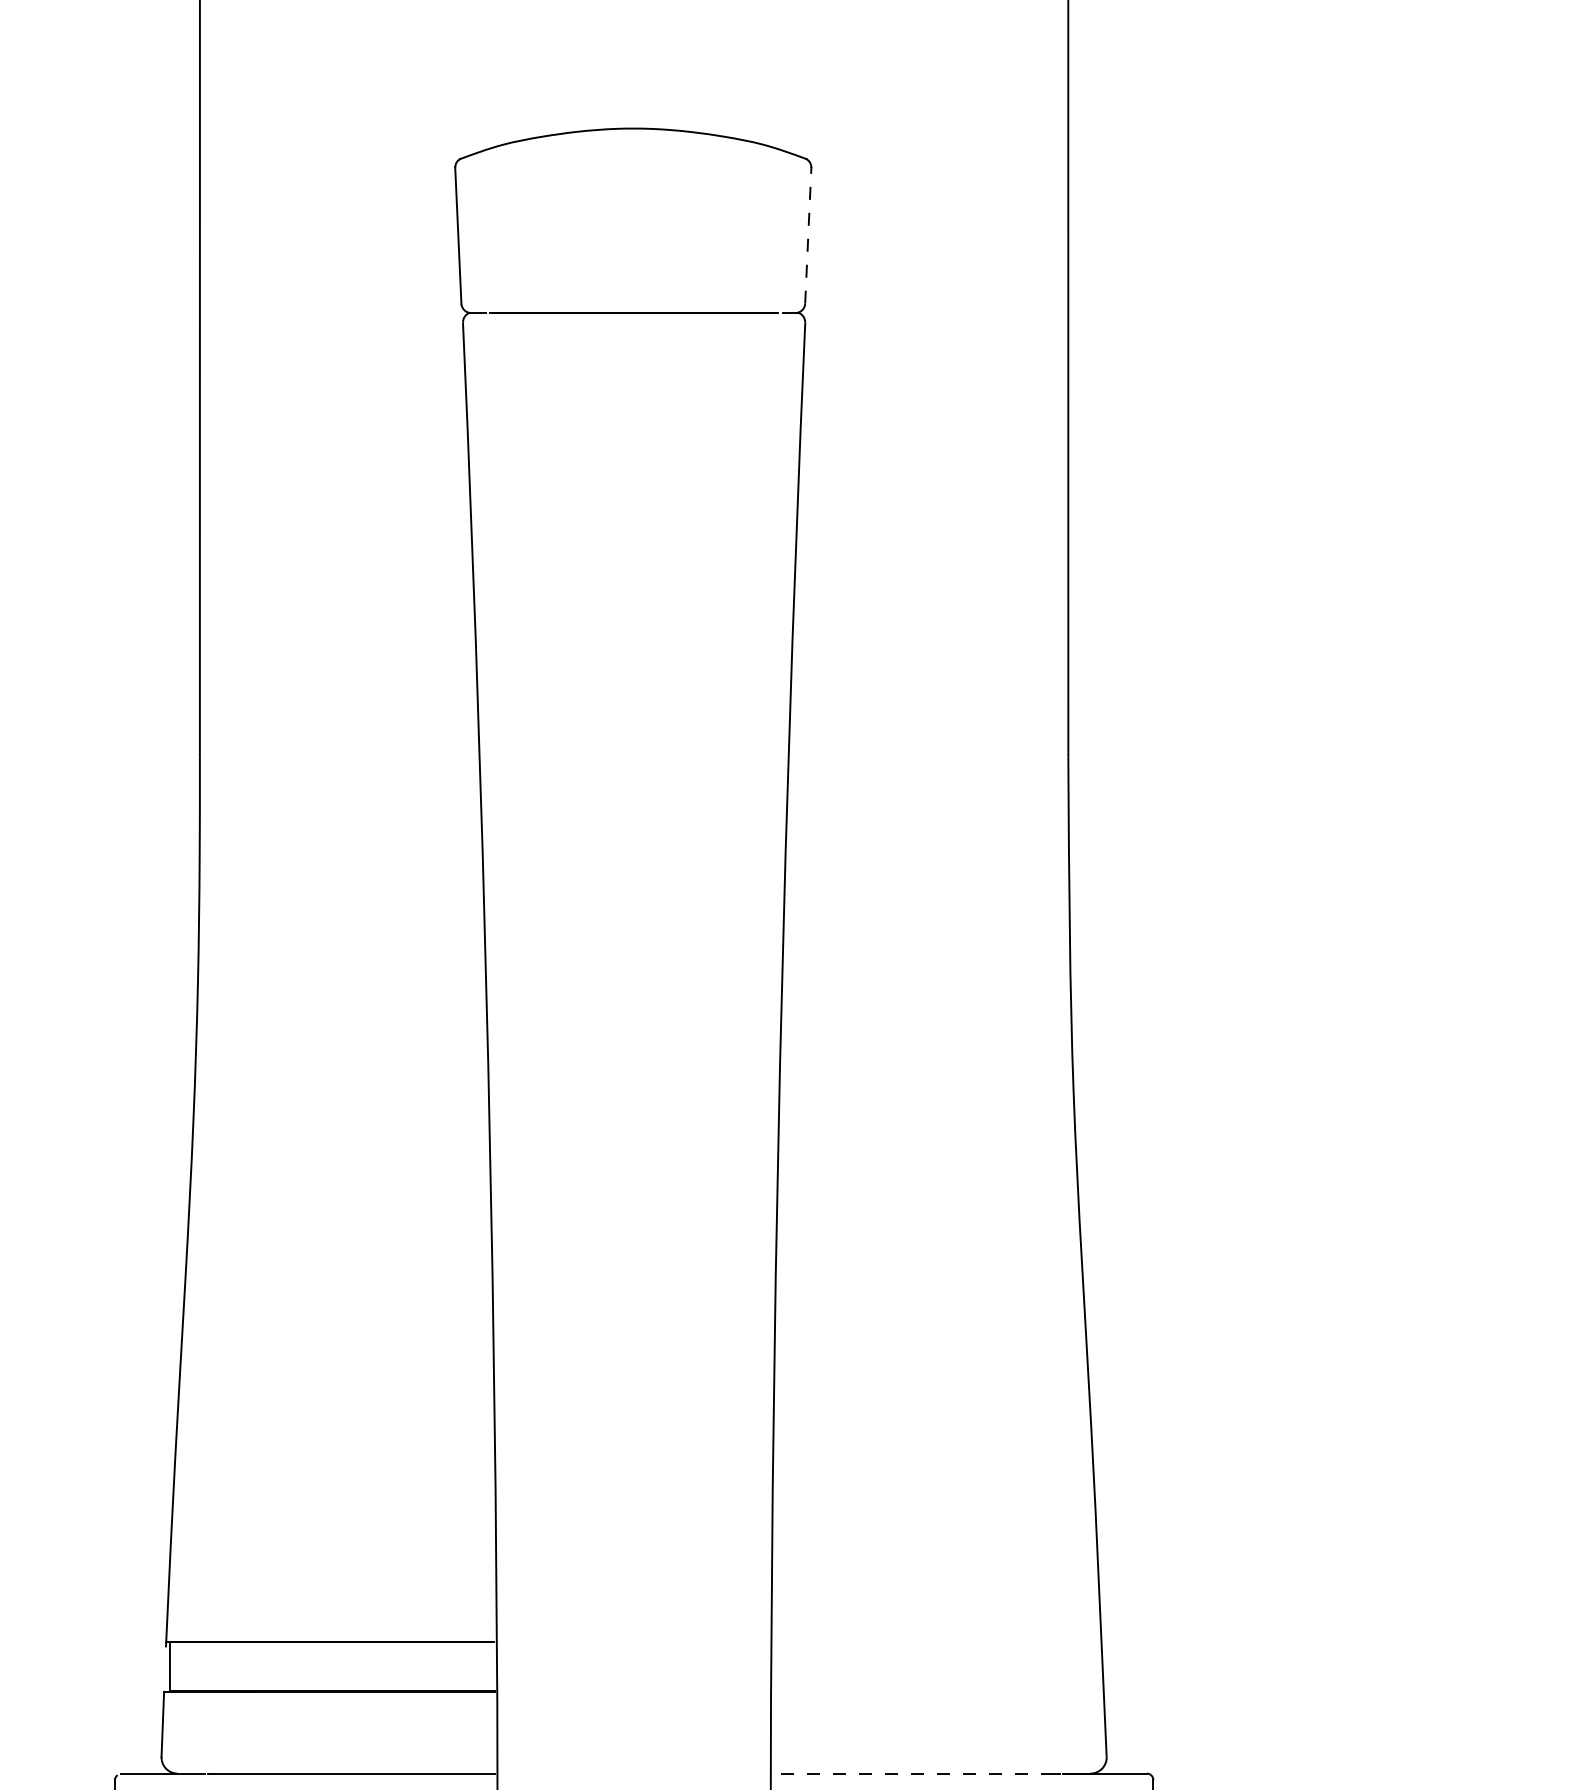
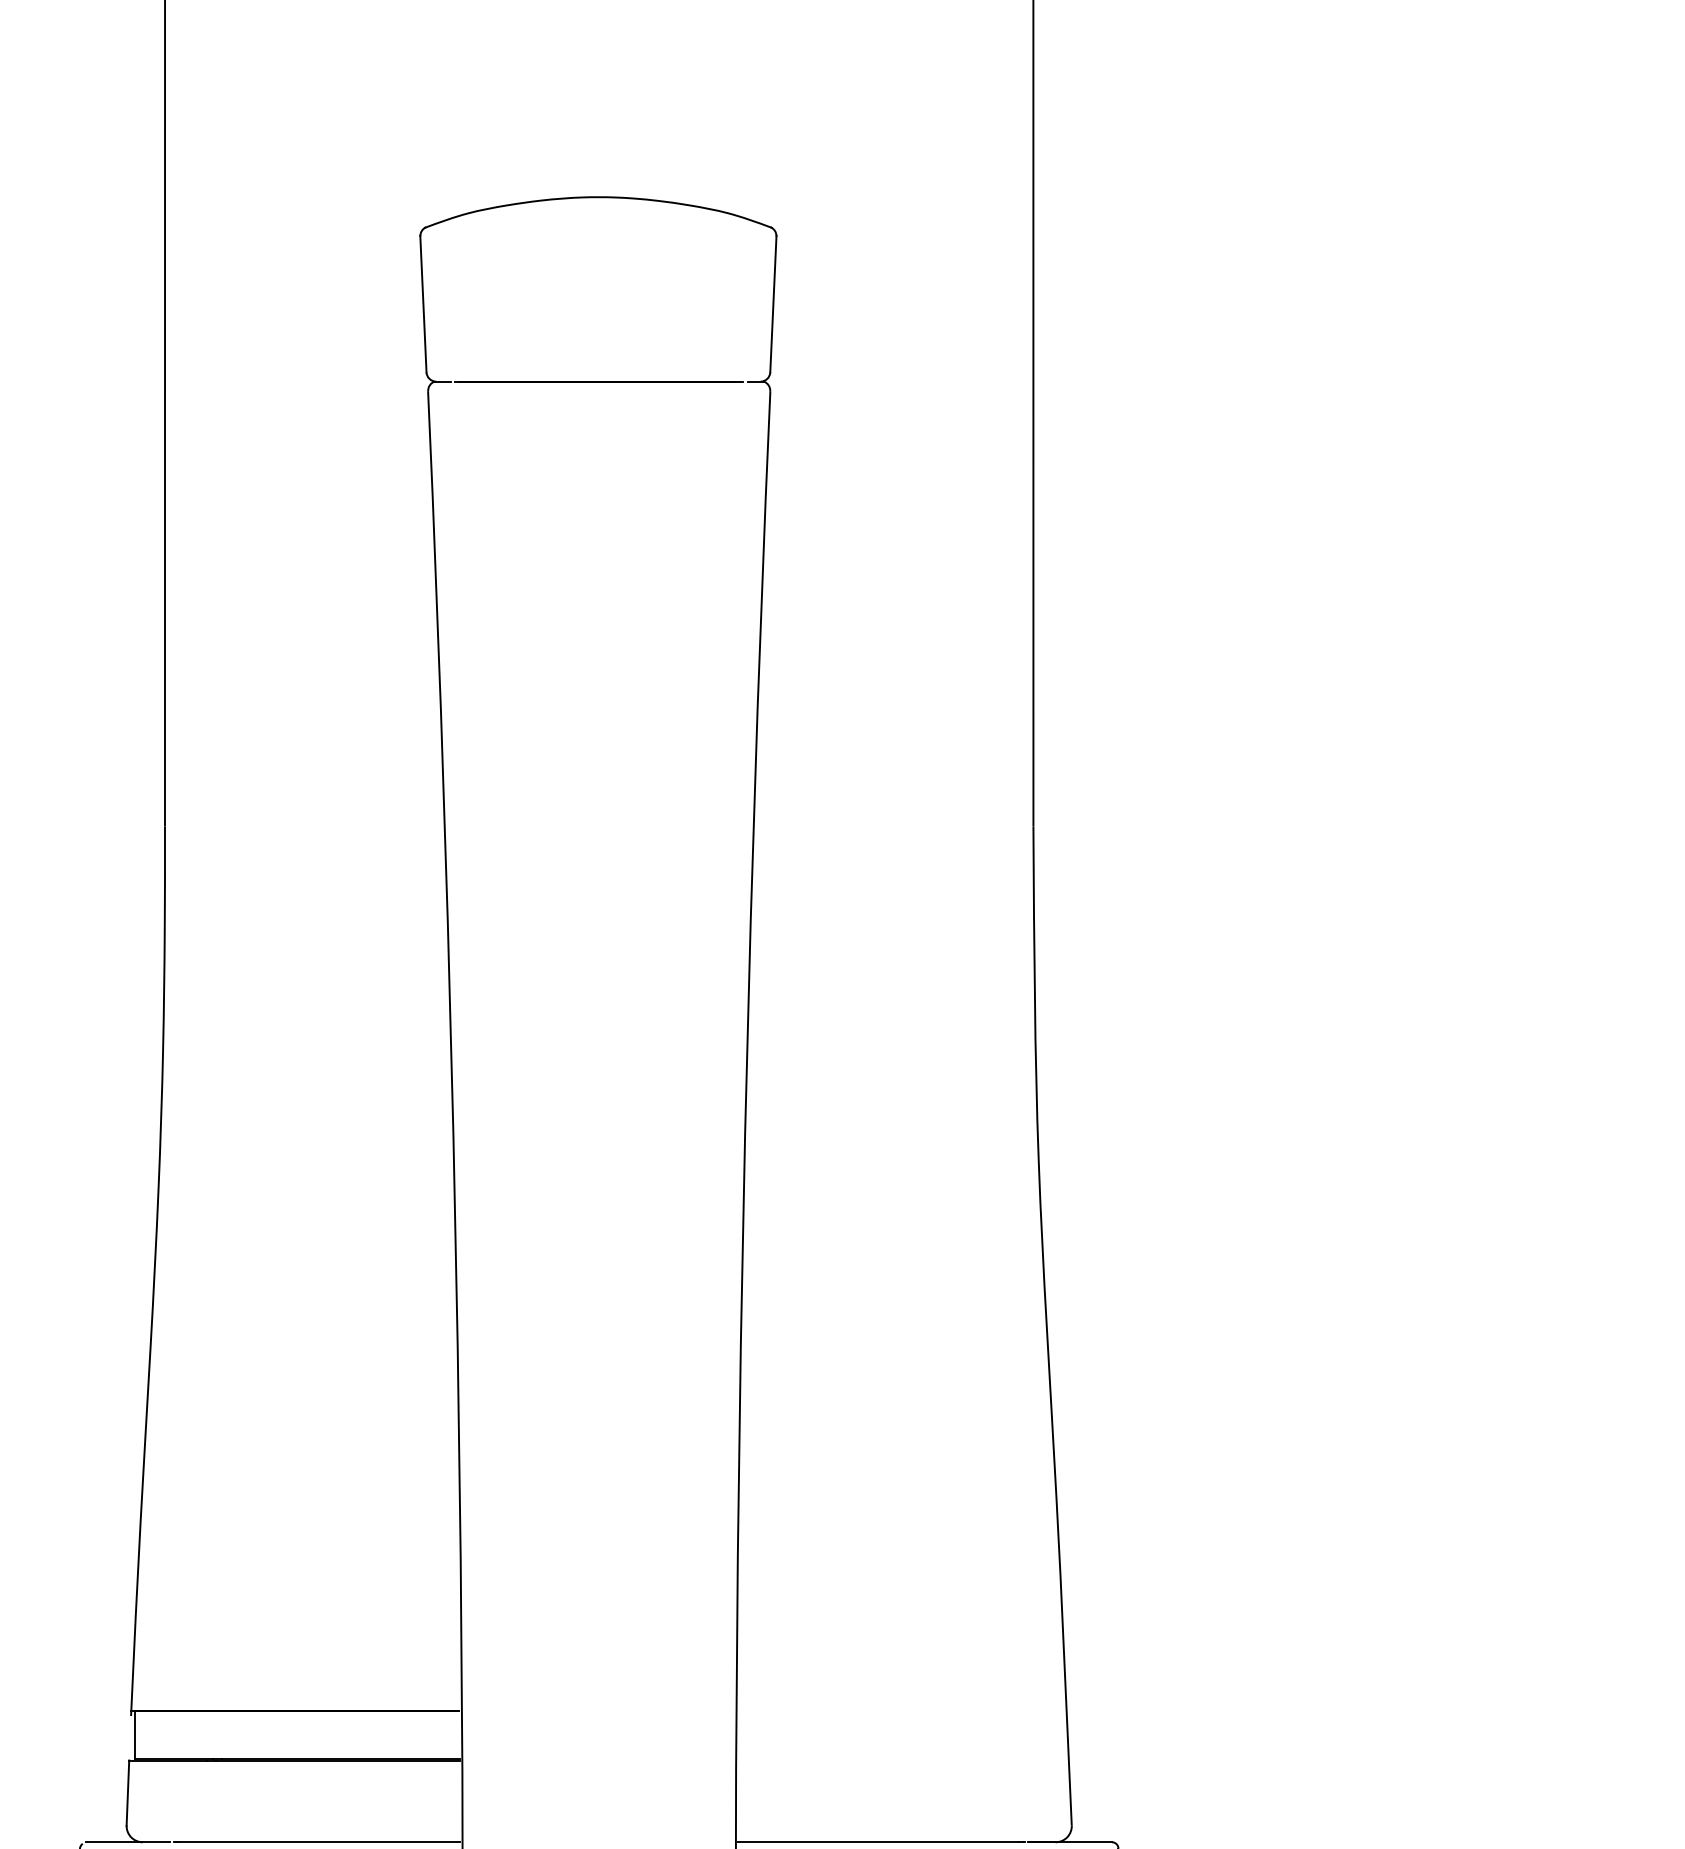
line: (808, 234) -> (773, 303), dashed -> solid
line: (913, 1773) -> (878, 1842), dashed -> solid

